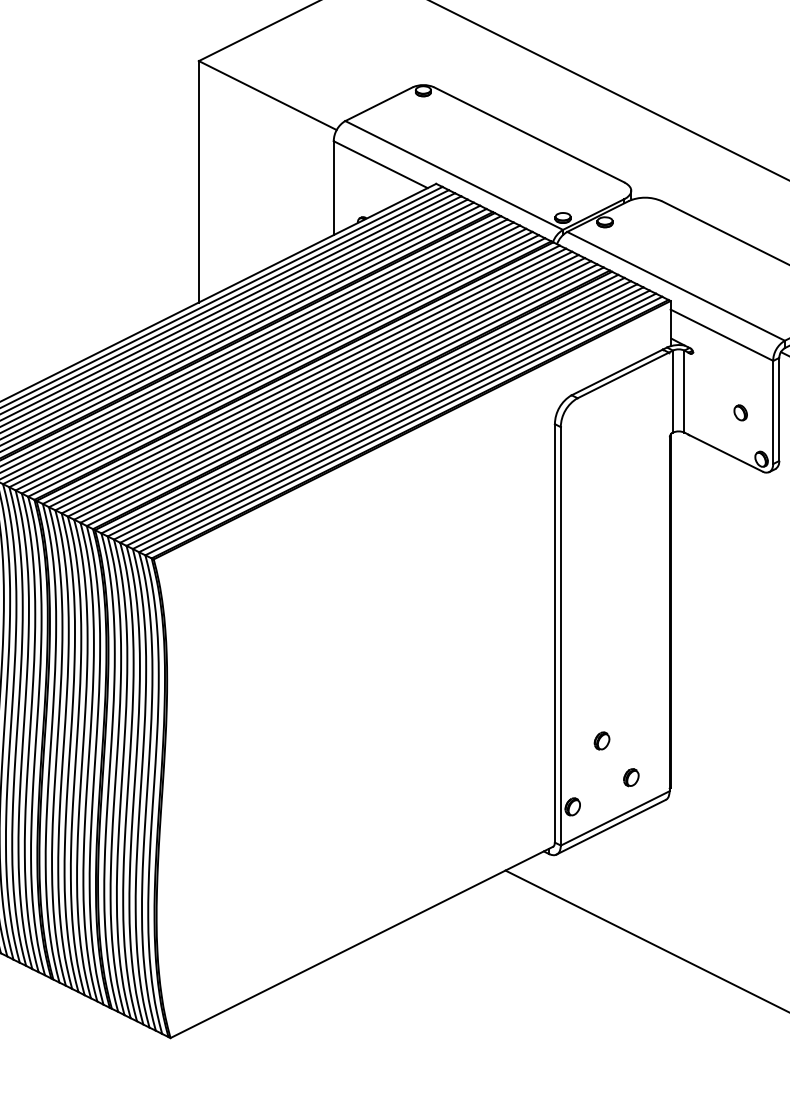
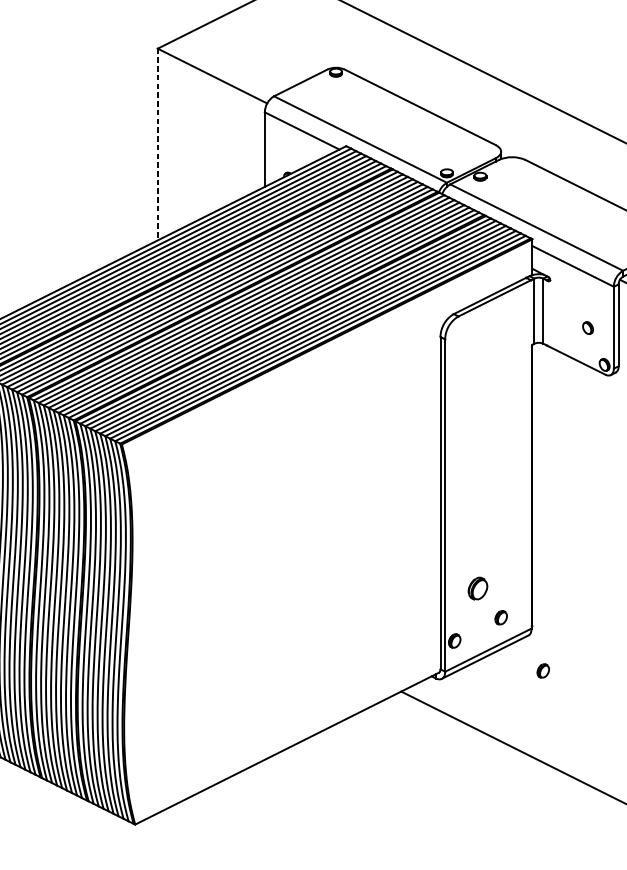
line: (198, 181) -> (157, 144), solid -> dashed
part: (601, 740) -> (477, 588), size x1.6
part: (684, 844) -> (543, 670), added

